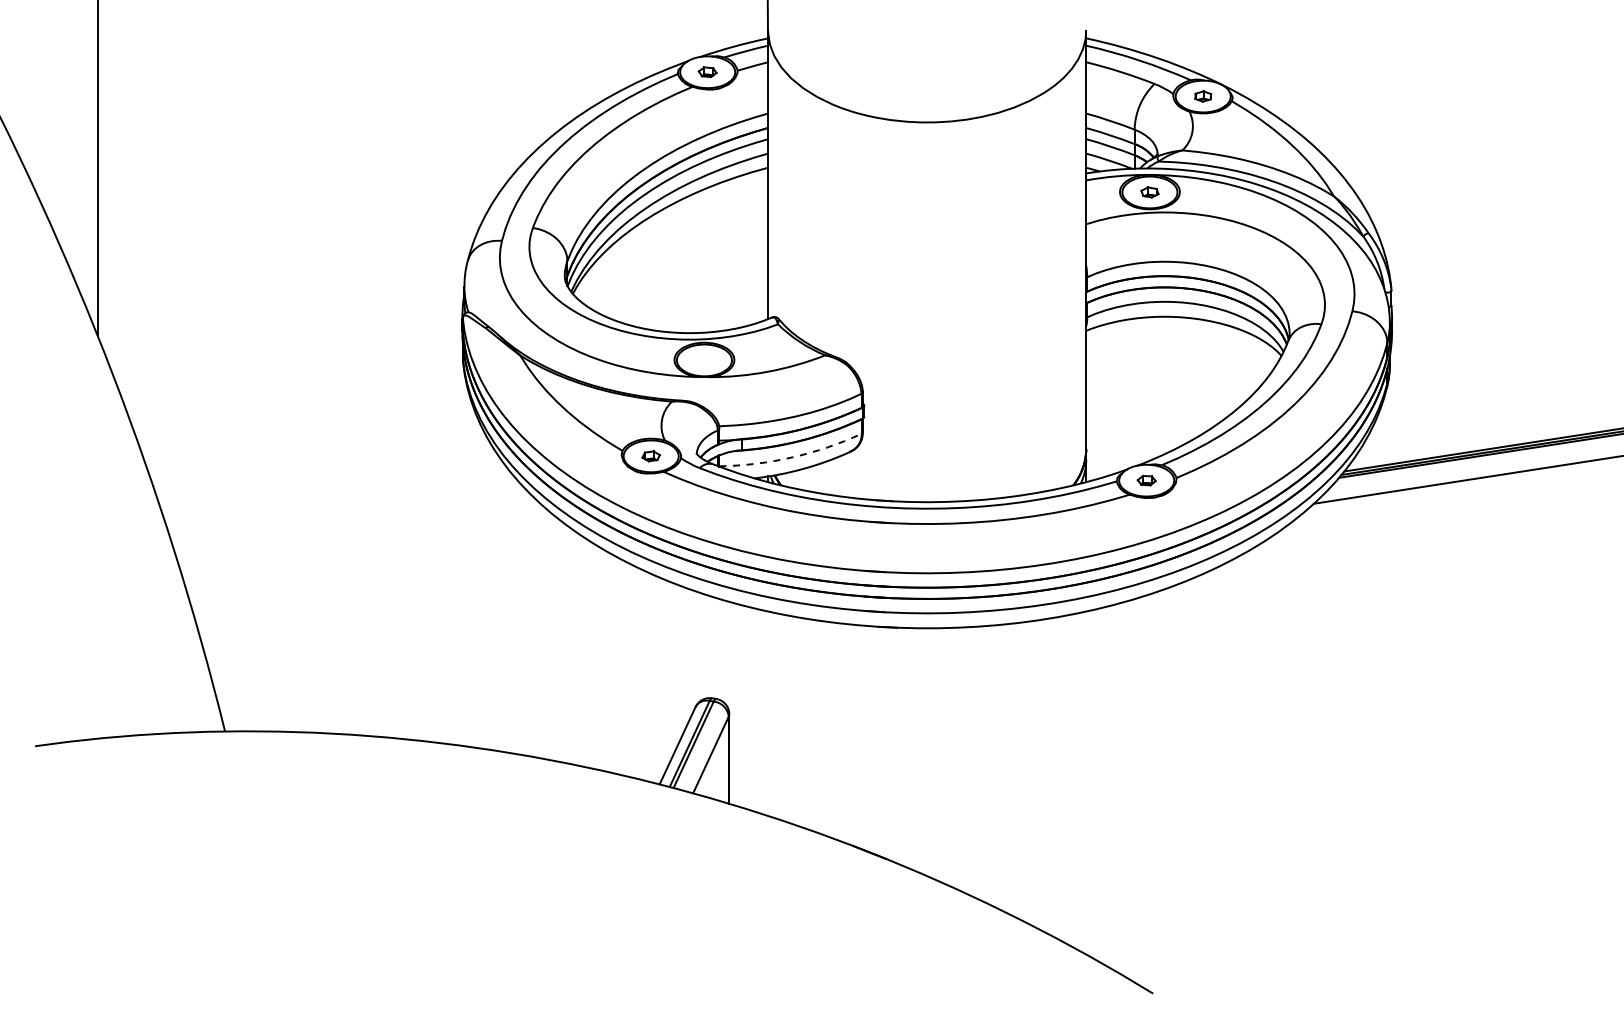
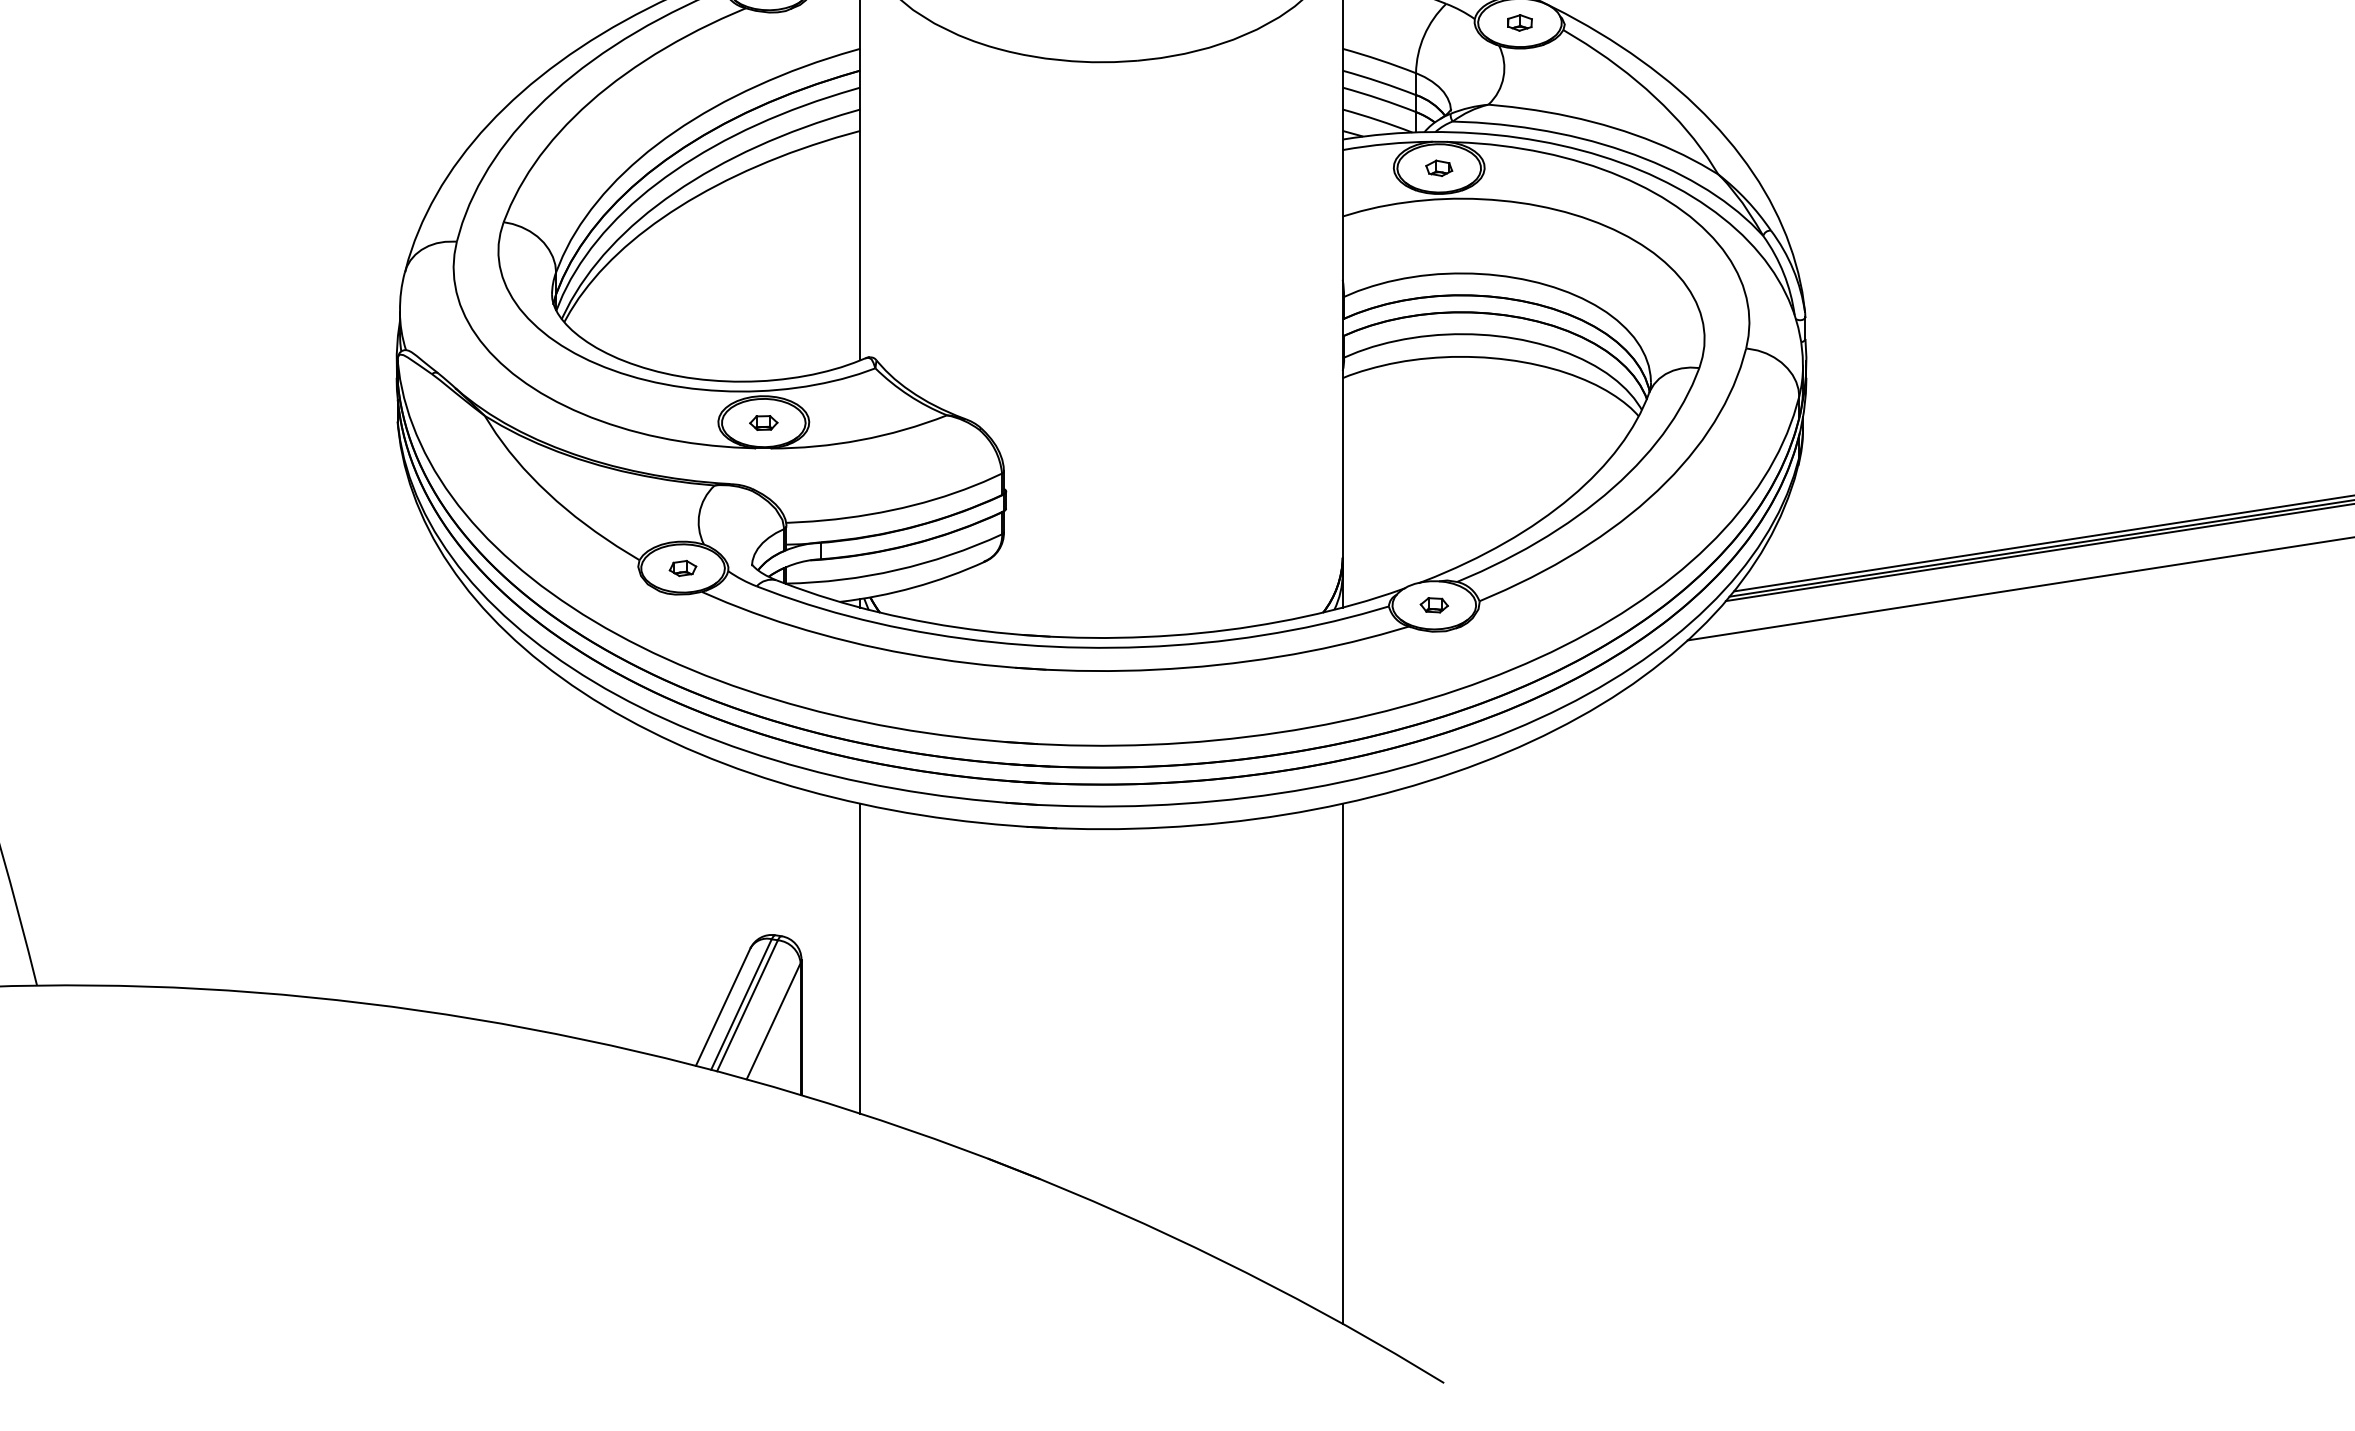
part: (704, 360) -> (763, 423), added
arc: (792, 457) -> (897, 570), dashed -> solid
line: (768, 713) -> (860, 958), added
line: (1086, 782) -> (1343, 1062), added

